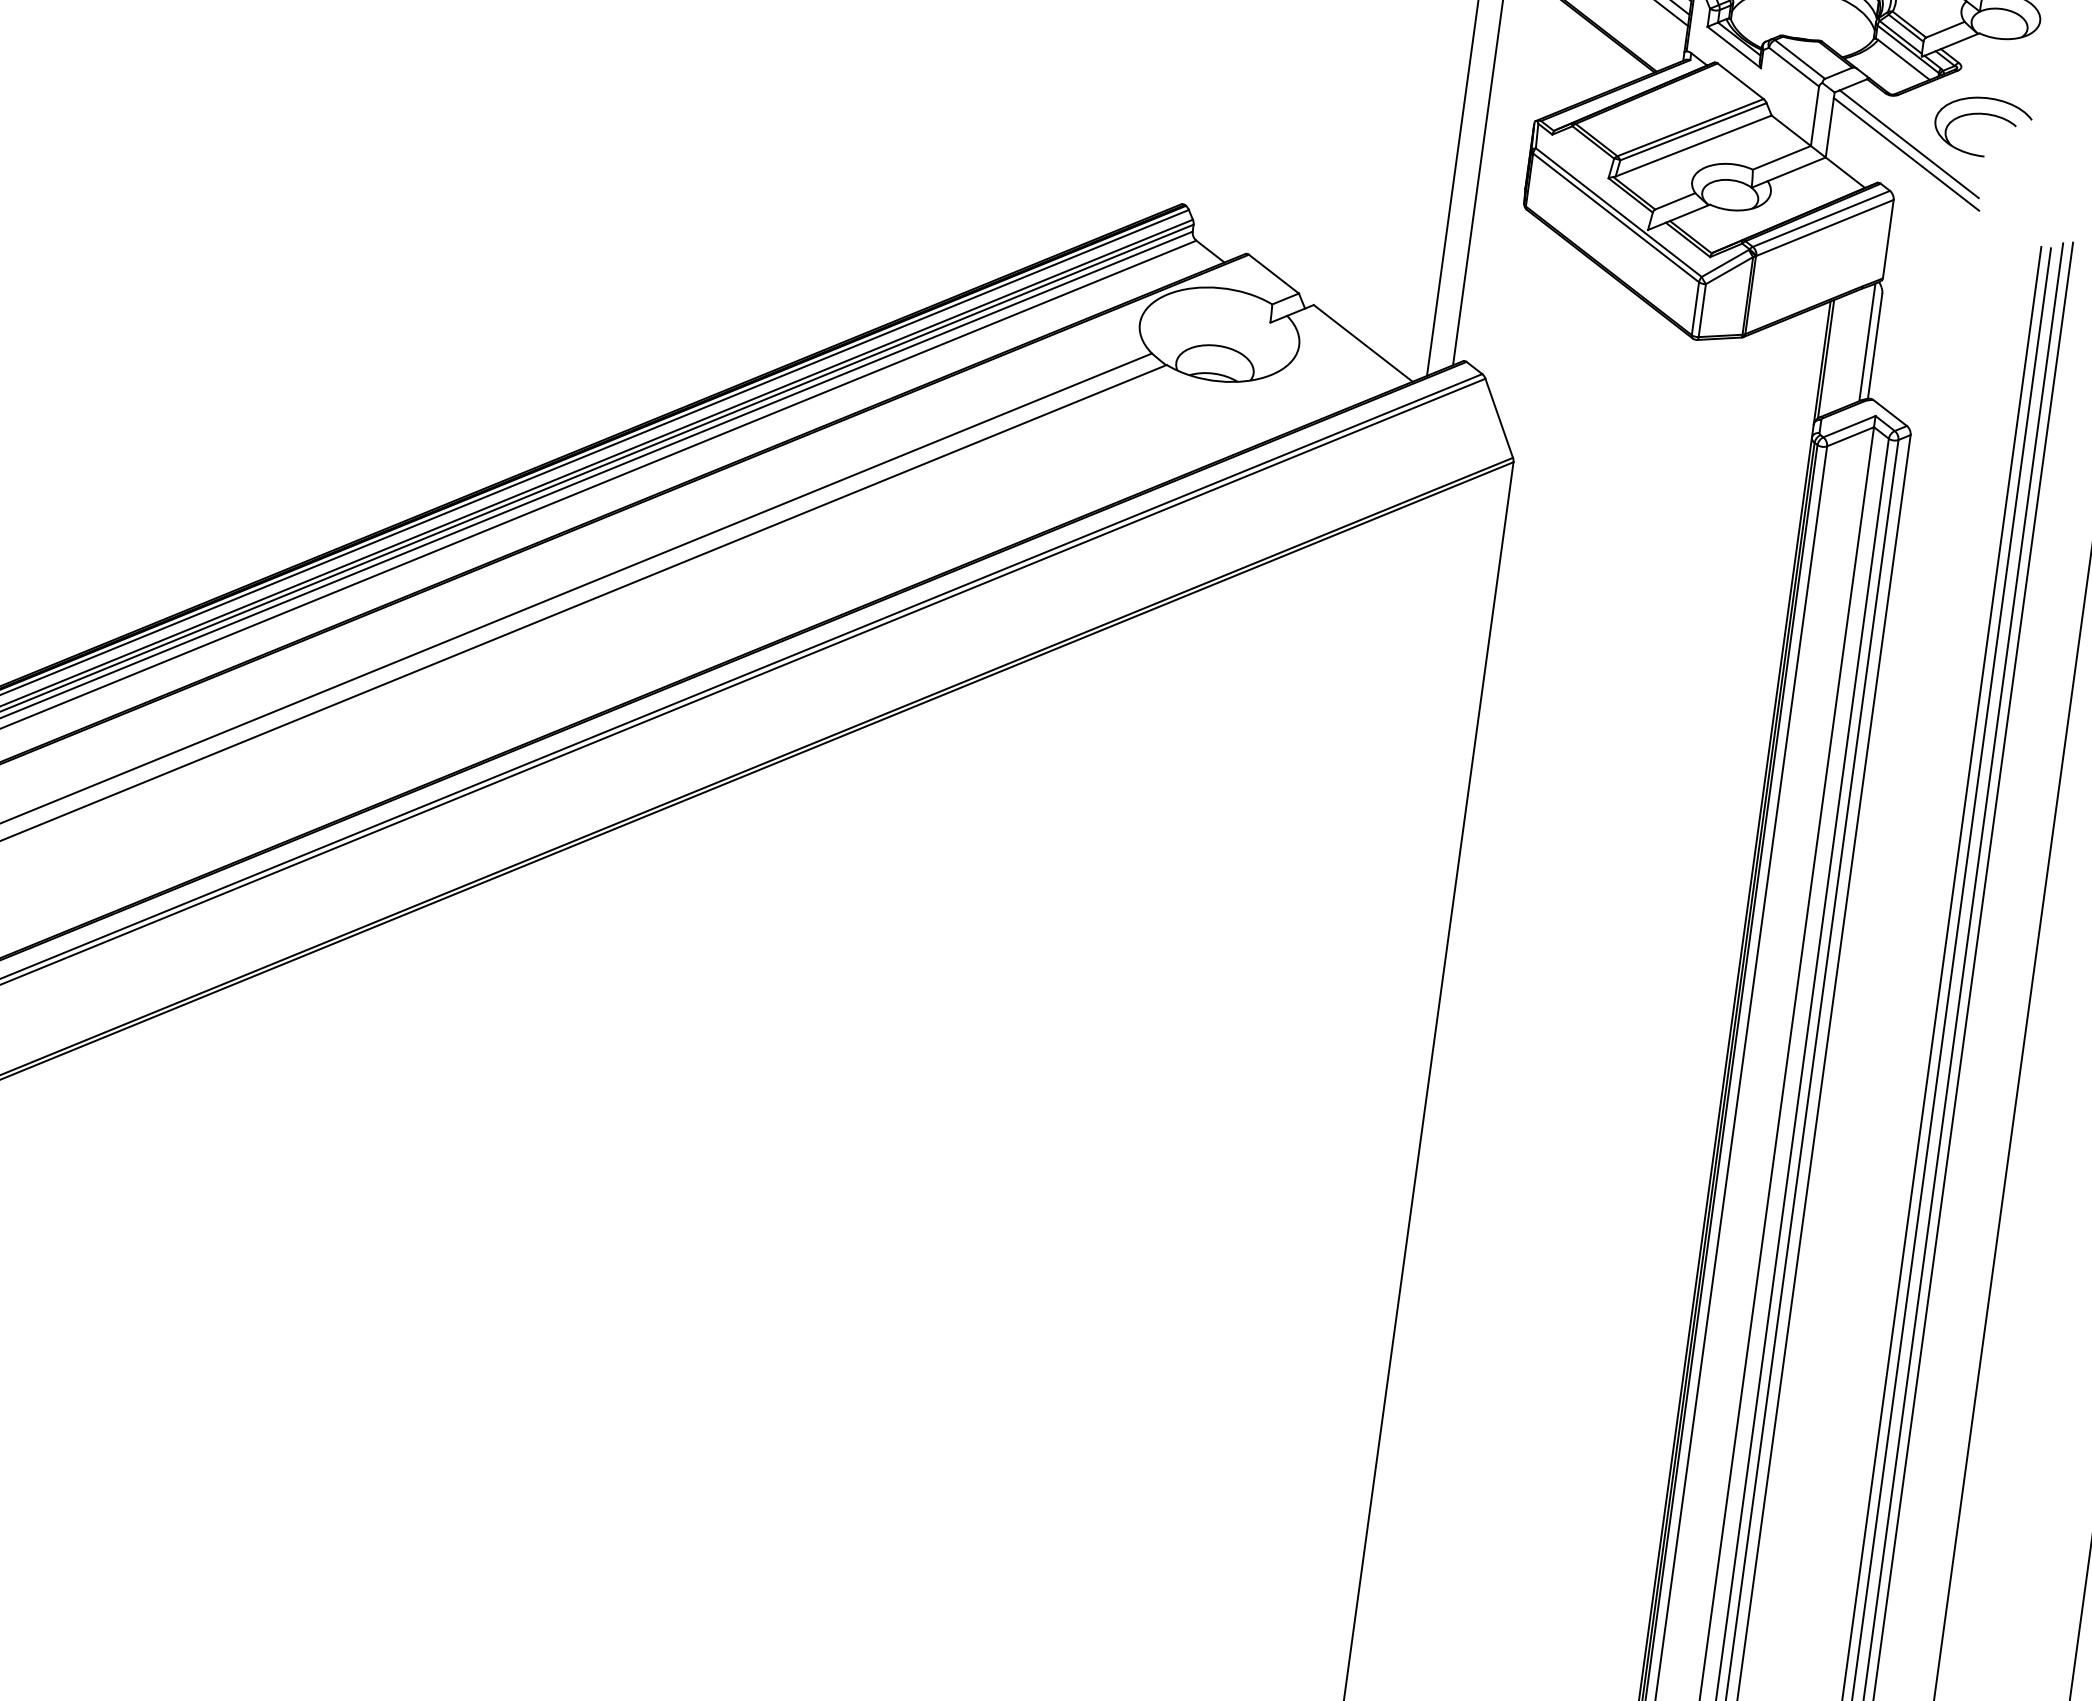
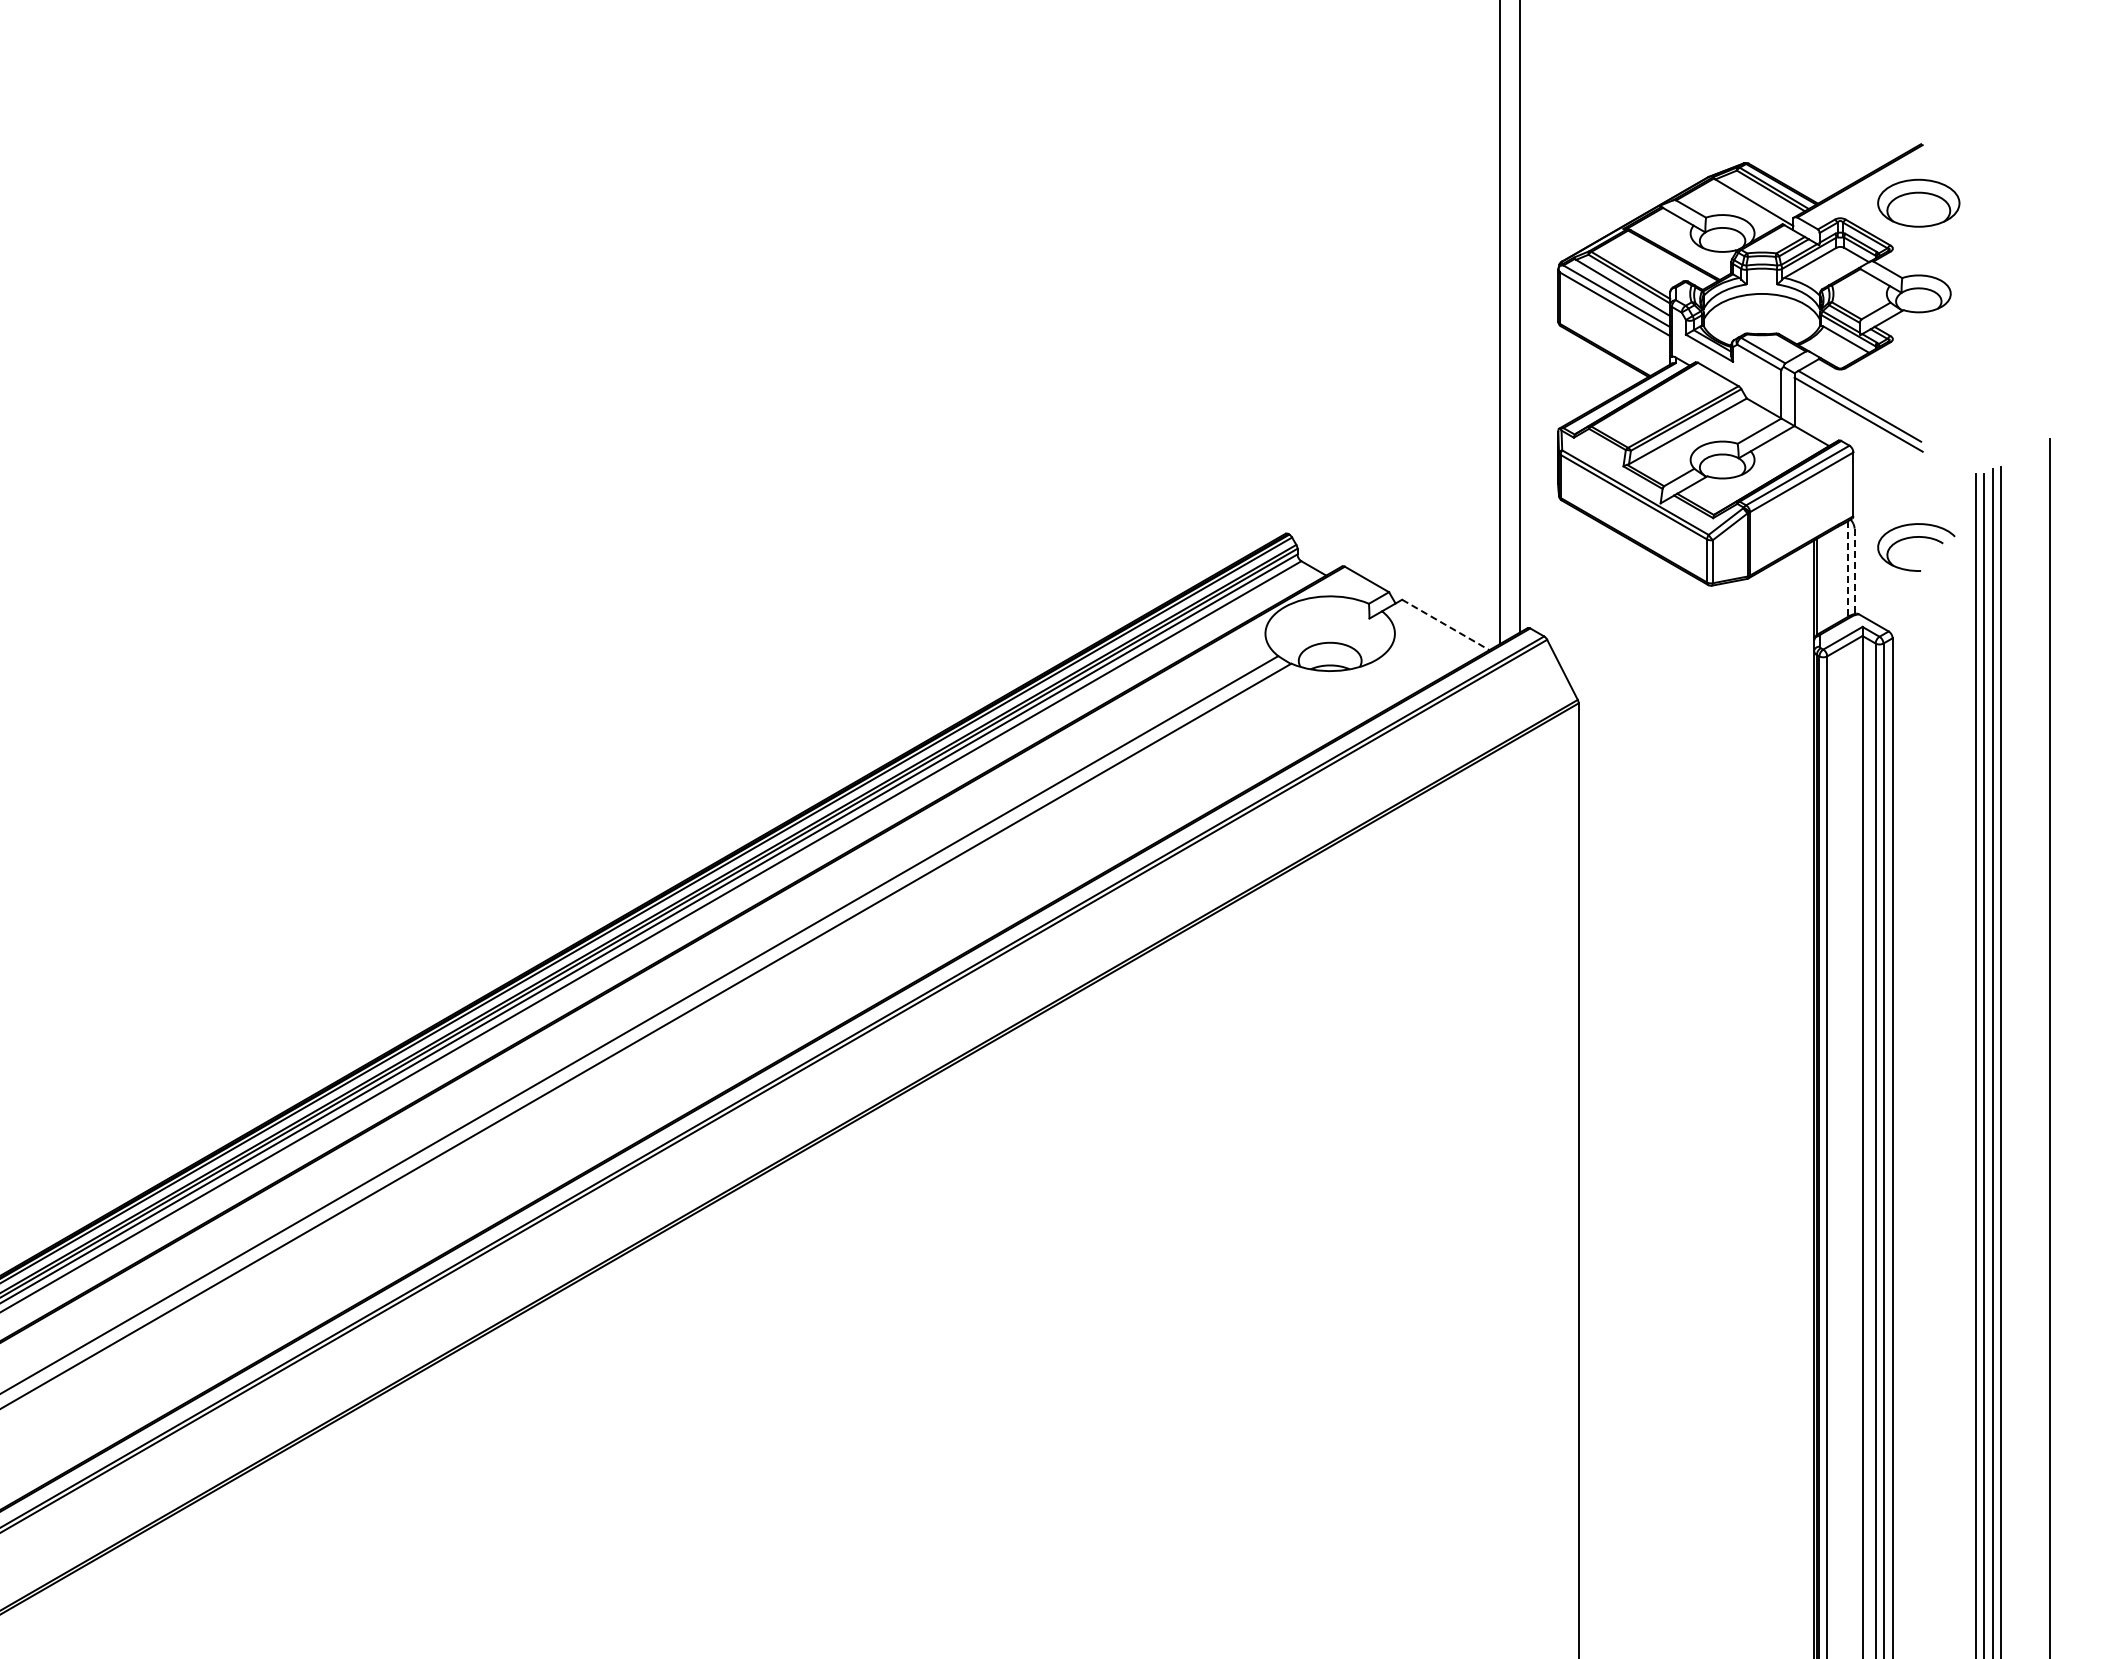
part: (1980, 115) -> (1913, 538), moved
line: (1866, 342) -> (1847, 569), solid -> dashed
line: (1364, 344) -> (1446, 625), solid -> dashed
line: (1874, 346) -> (1854, 571), solid -> dashed

